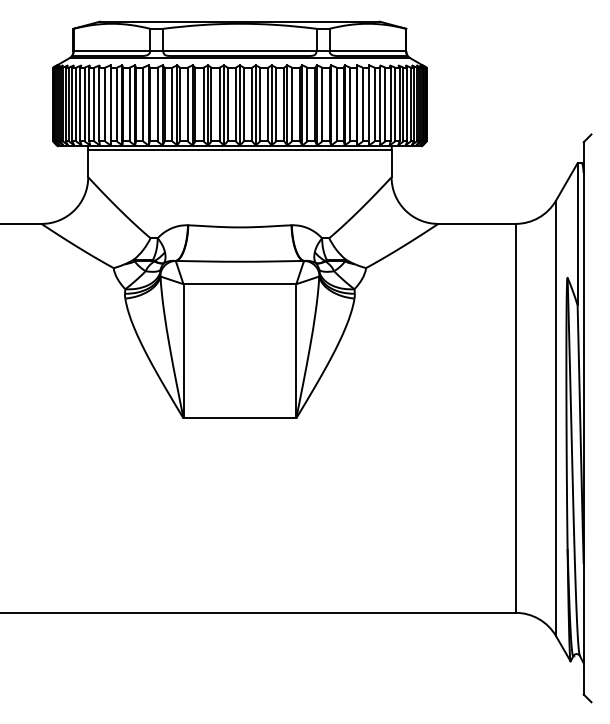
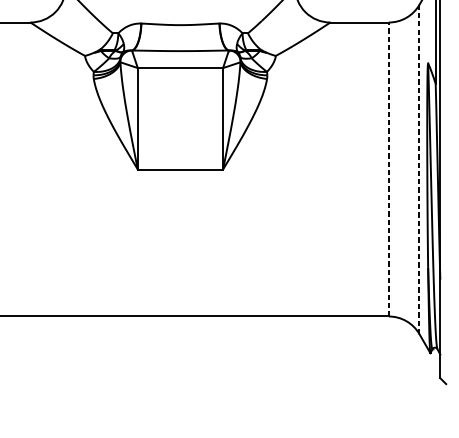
line: (515, 417) -> (388, 168), solid -> dashed
line: (556, 418) -> (419, 169), solid -> dashed

